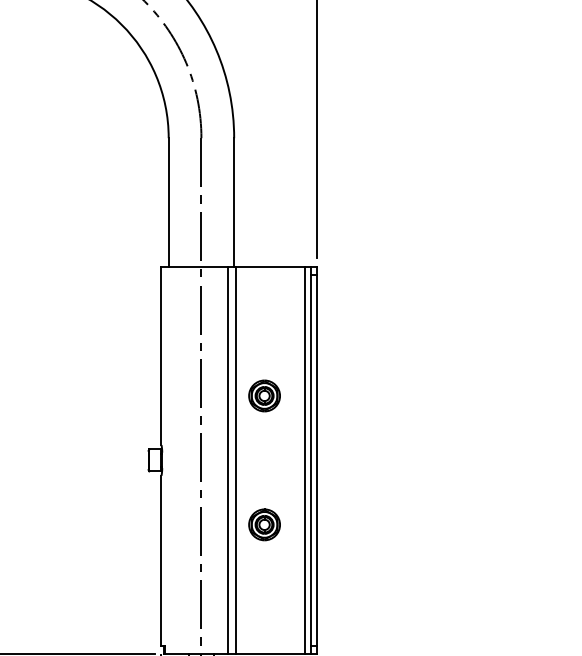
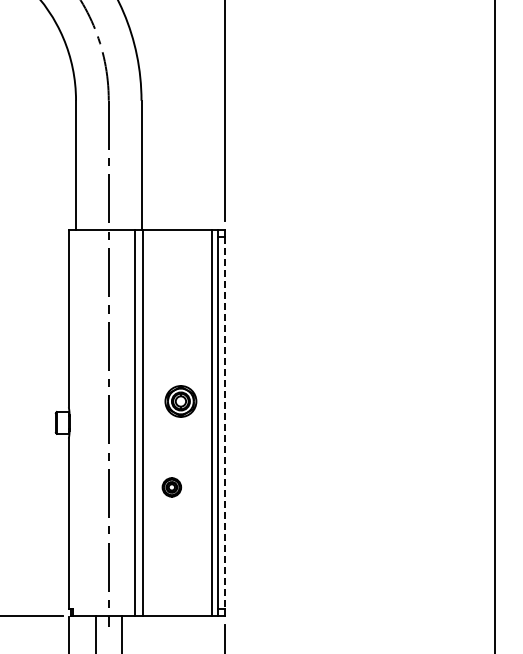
part: (264, 395) -> (180, 401), moved
line: (317, 460) -> (224, 423), solid -> dashed
part: (264, 524) -> (171, 487), size x0.6

